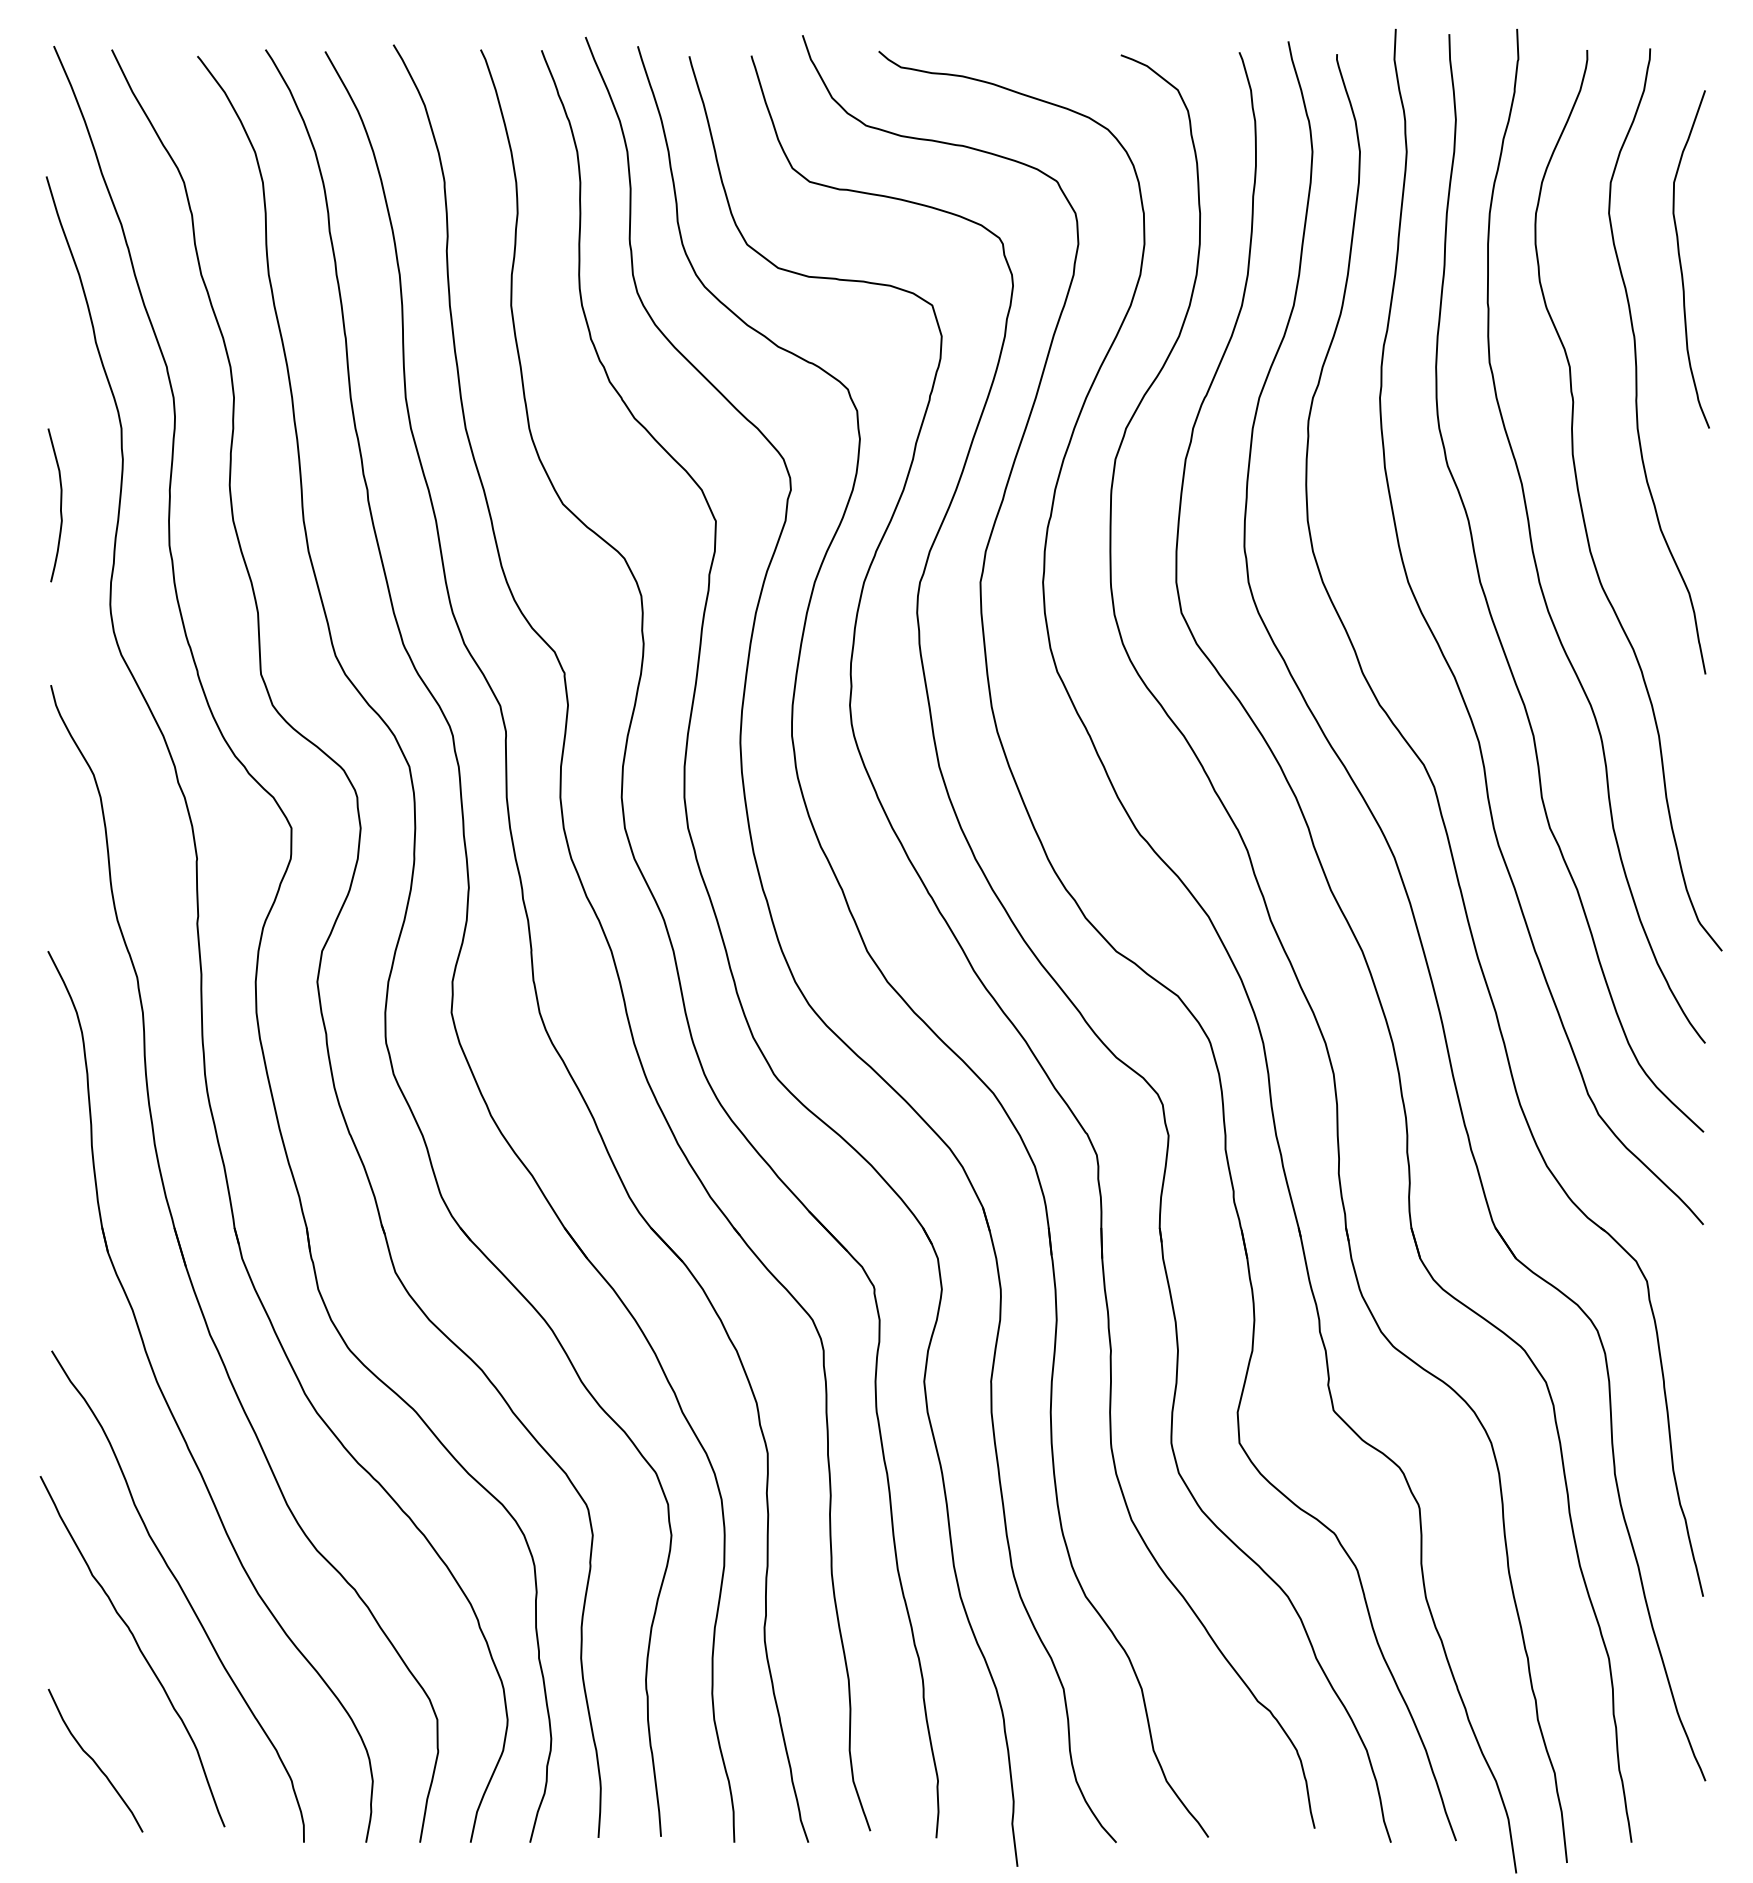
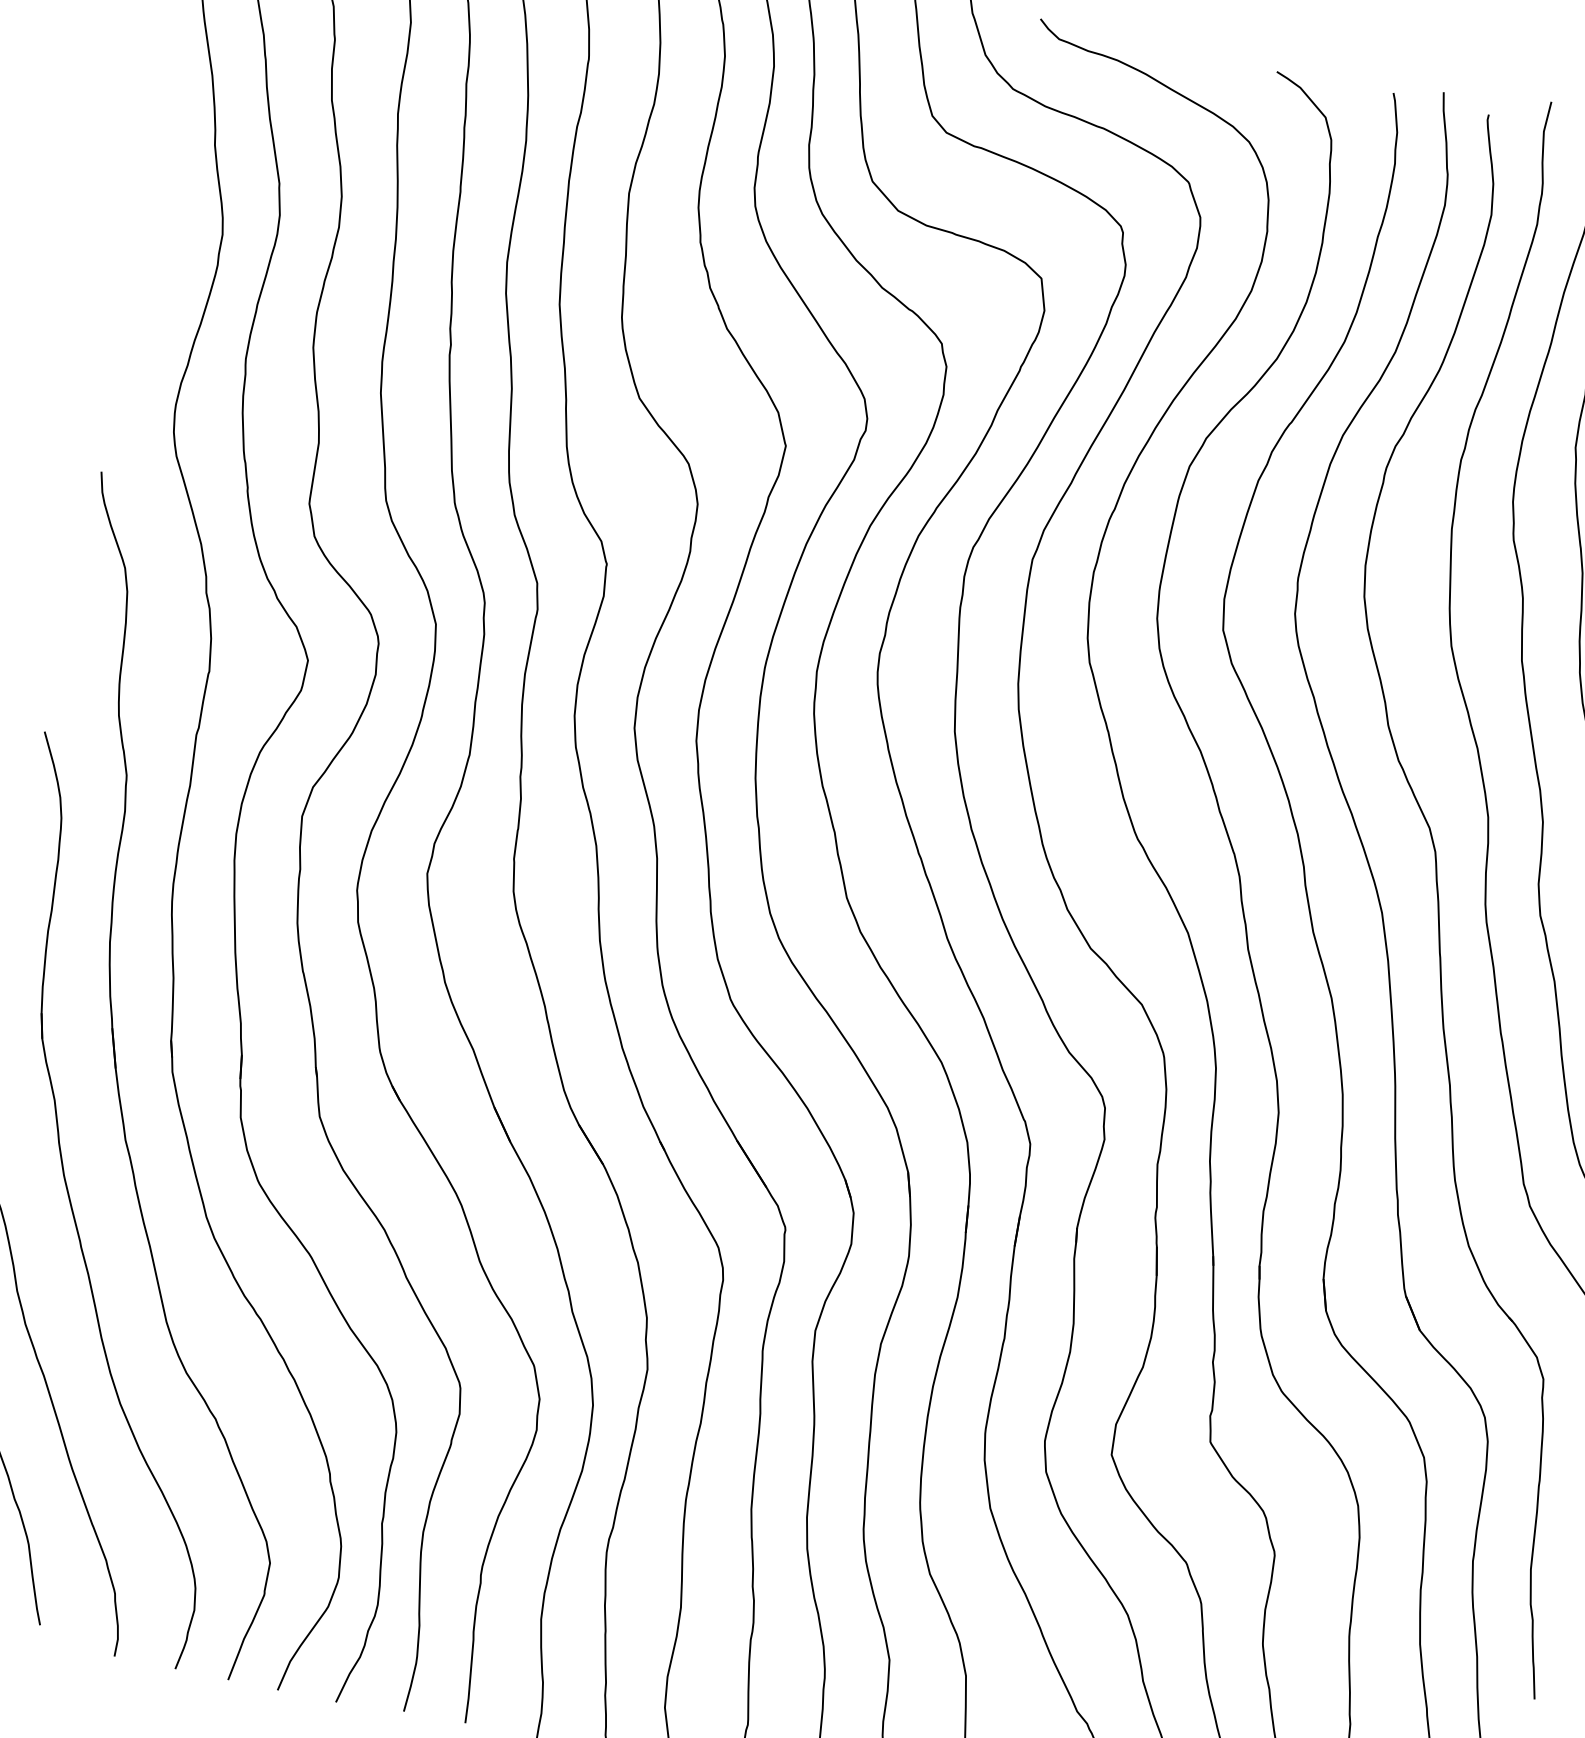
curve: (60, 505) -> (147, 297), removed

